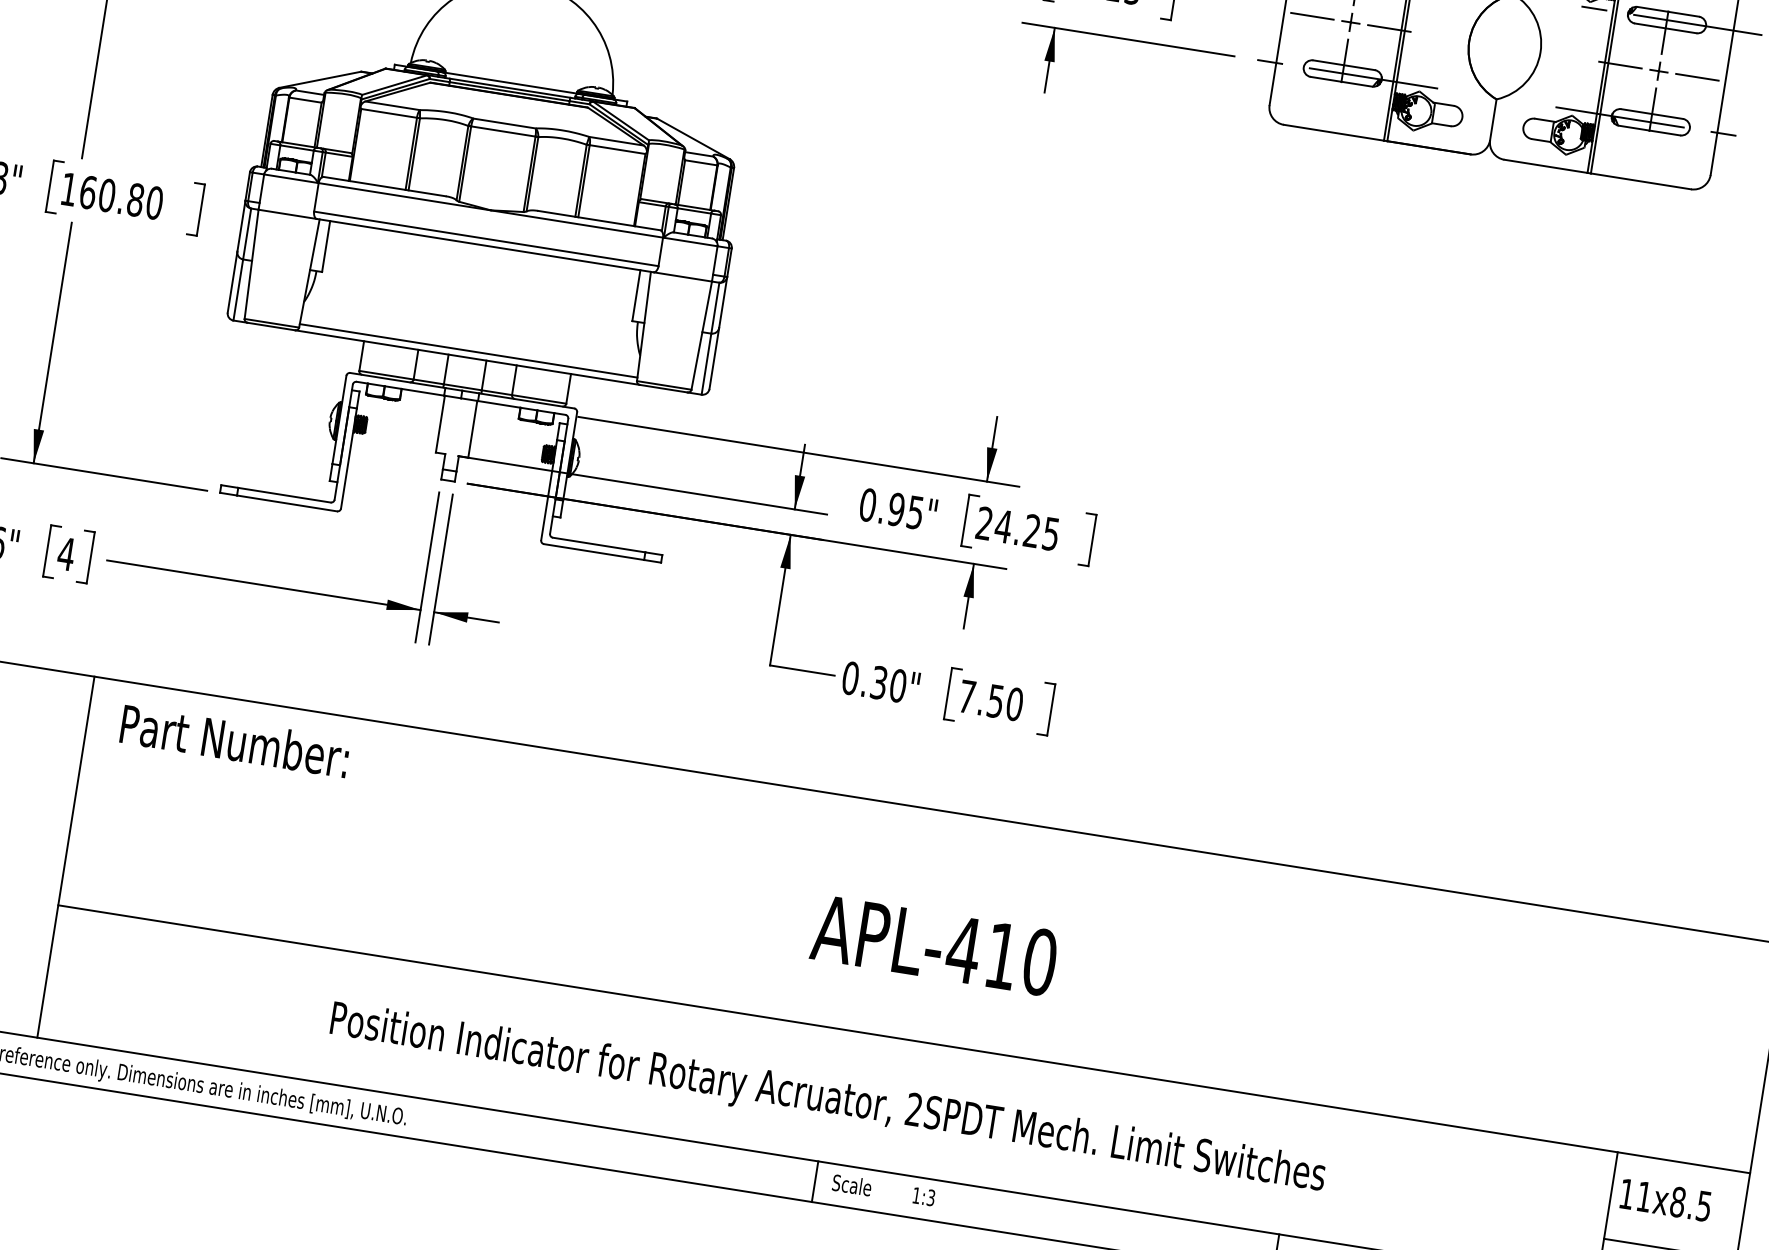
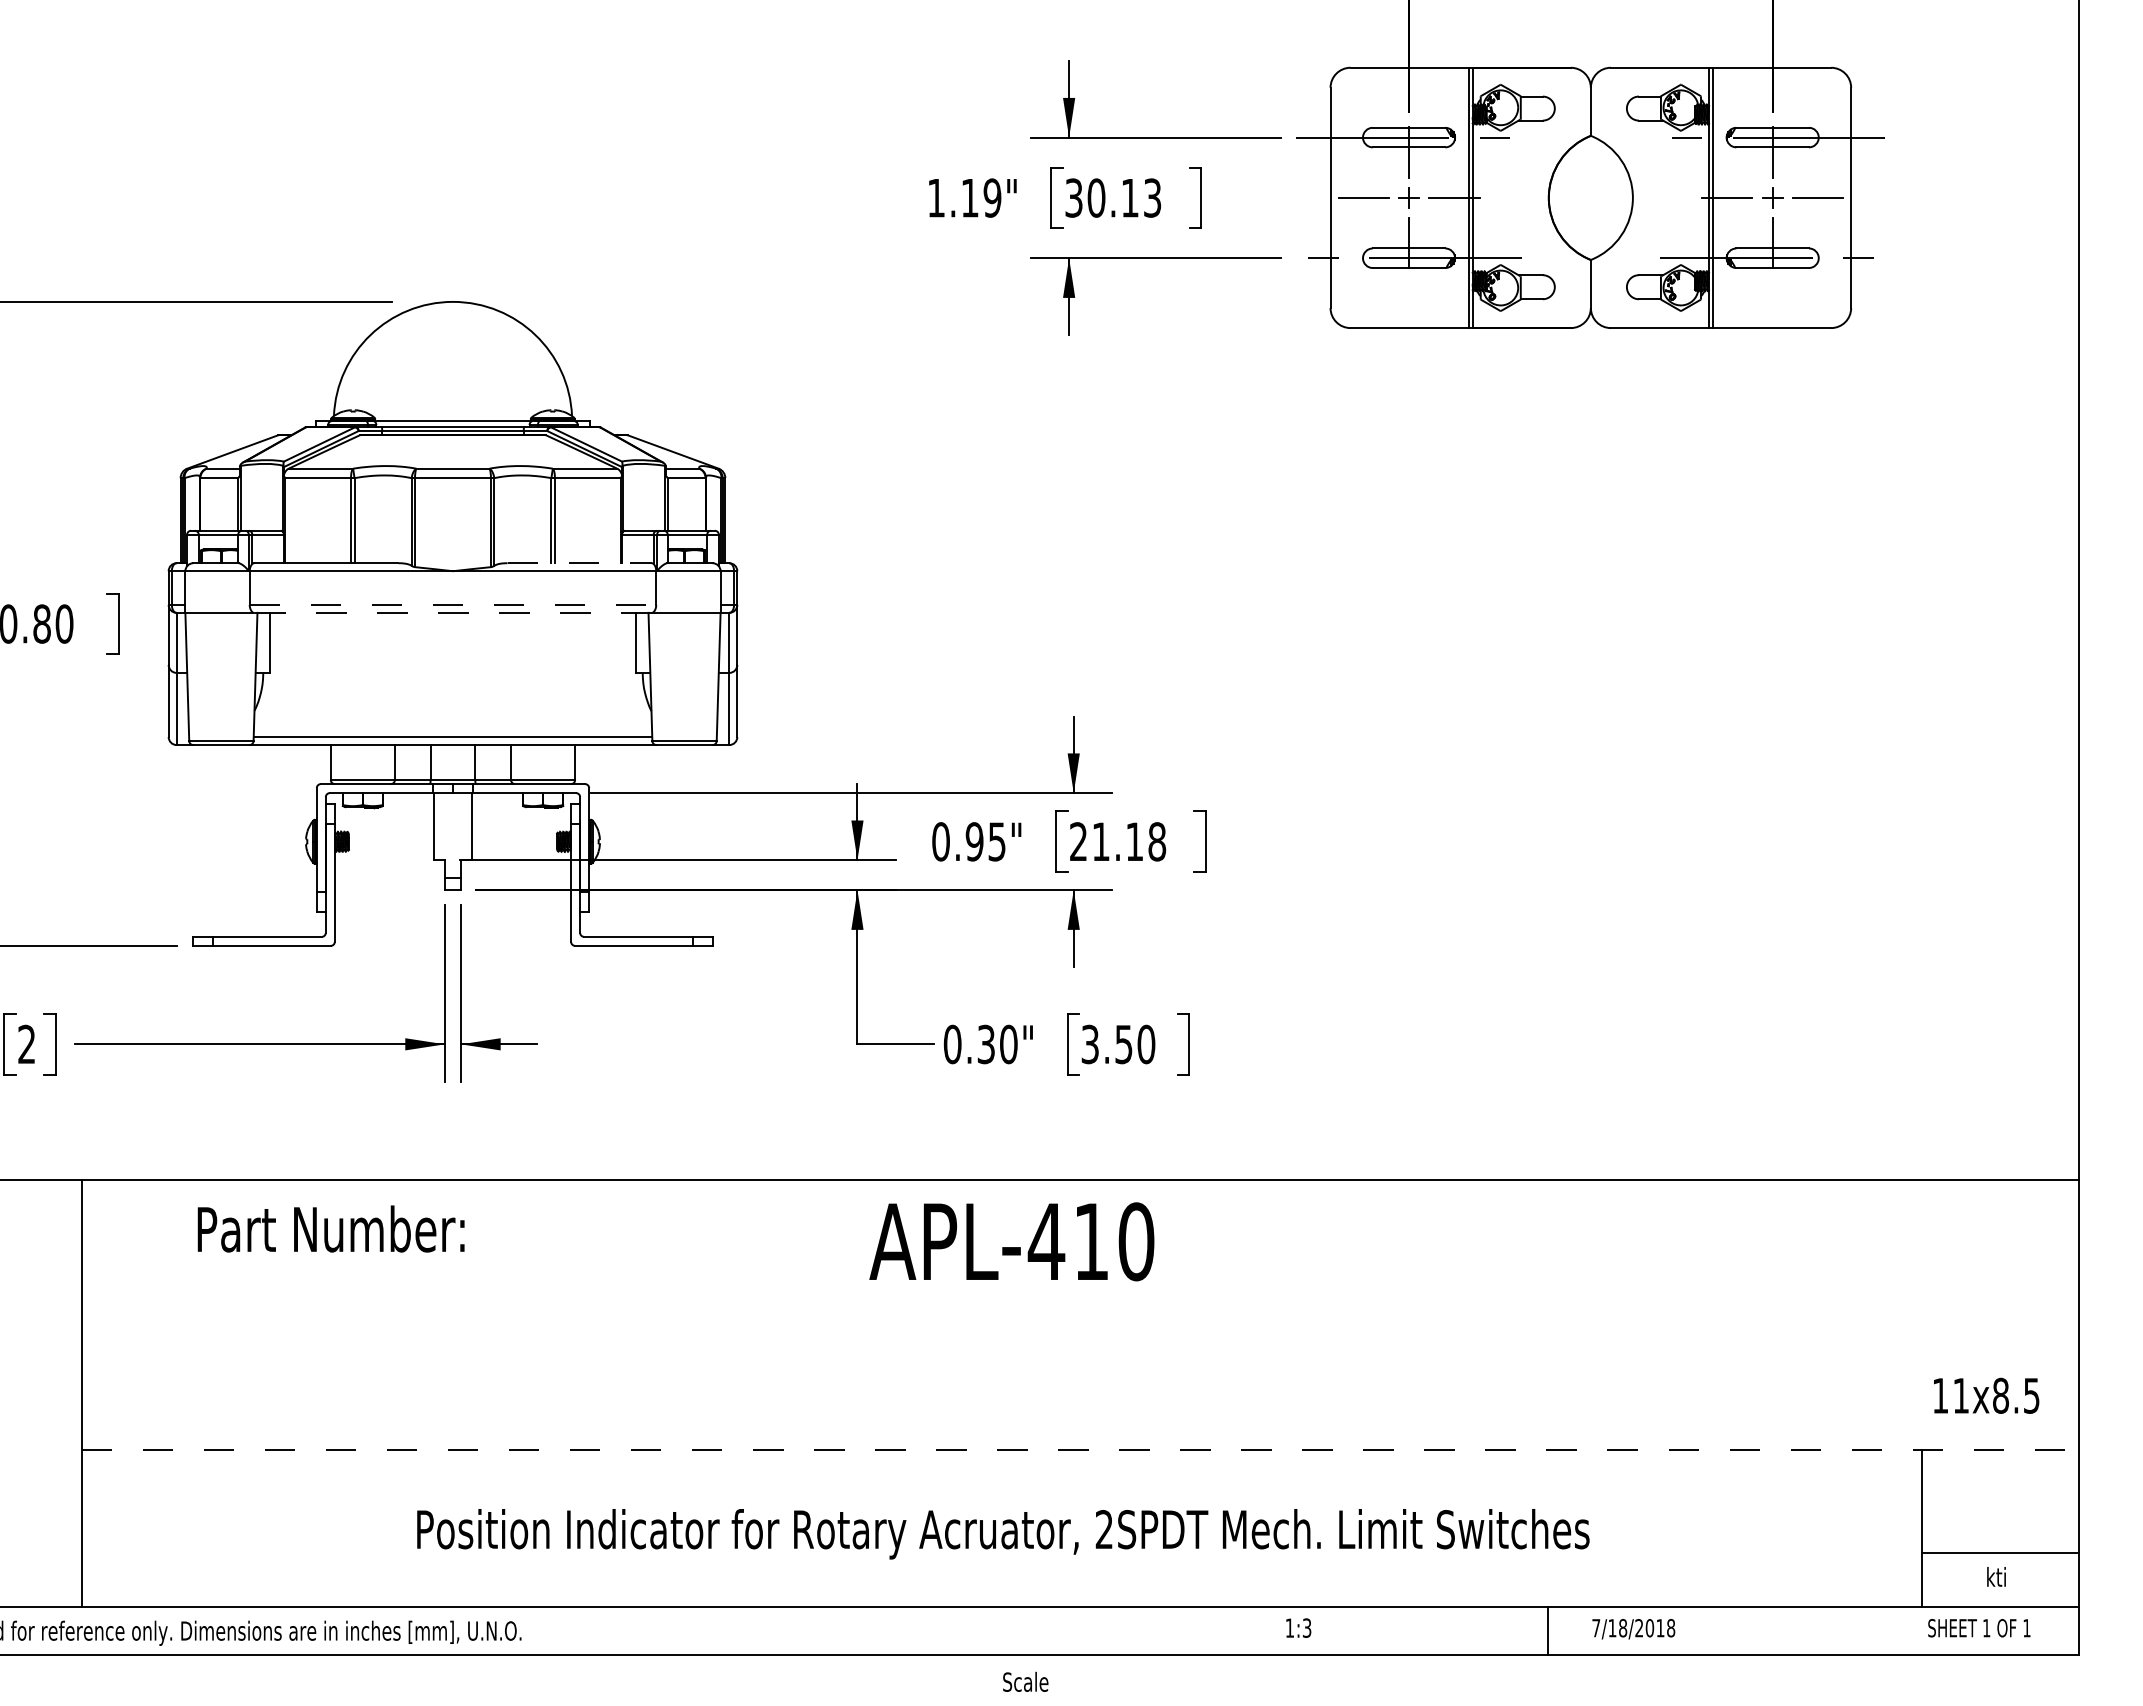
line: (599, 220) -> (580, 563), solid -> dashed
line: (486, 238) -> (453, 604), solid -> dashed
line: (484, 245) -> (452, 612), solid -> dashed
text: (1026, 529) -> (1128, 841), 24.25 -> 21.18
text: (66, 553) -> (26, 1043), 4 -> 2
text: (966, 696) -> (1089, 1044), 7.50 -> 3.50
text: (234, 740) -> (330, 1228), moved
text: (934, 945) -> (1011, 1241), moved
line: (904, 1039) -> (1080, 1450), solid -> dashed
line: (815, 1181) -> (1003, 1630), removed
text: (851, 1184) -> (1025, 1681), moved
text: (923, 1196) -> (1298, 1627), moved
text: (1665, 1199) -> (1986, 1395), moved

